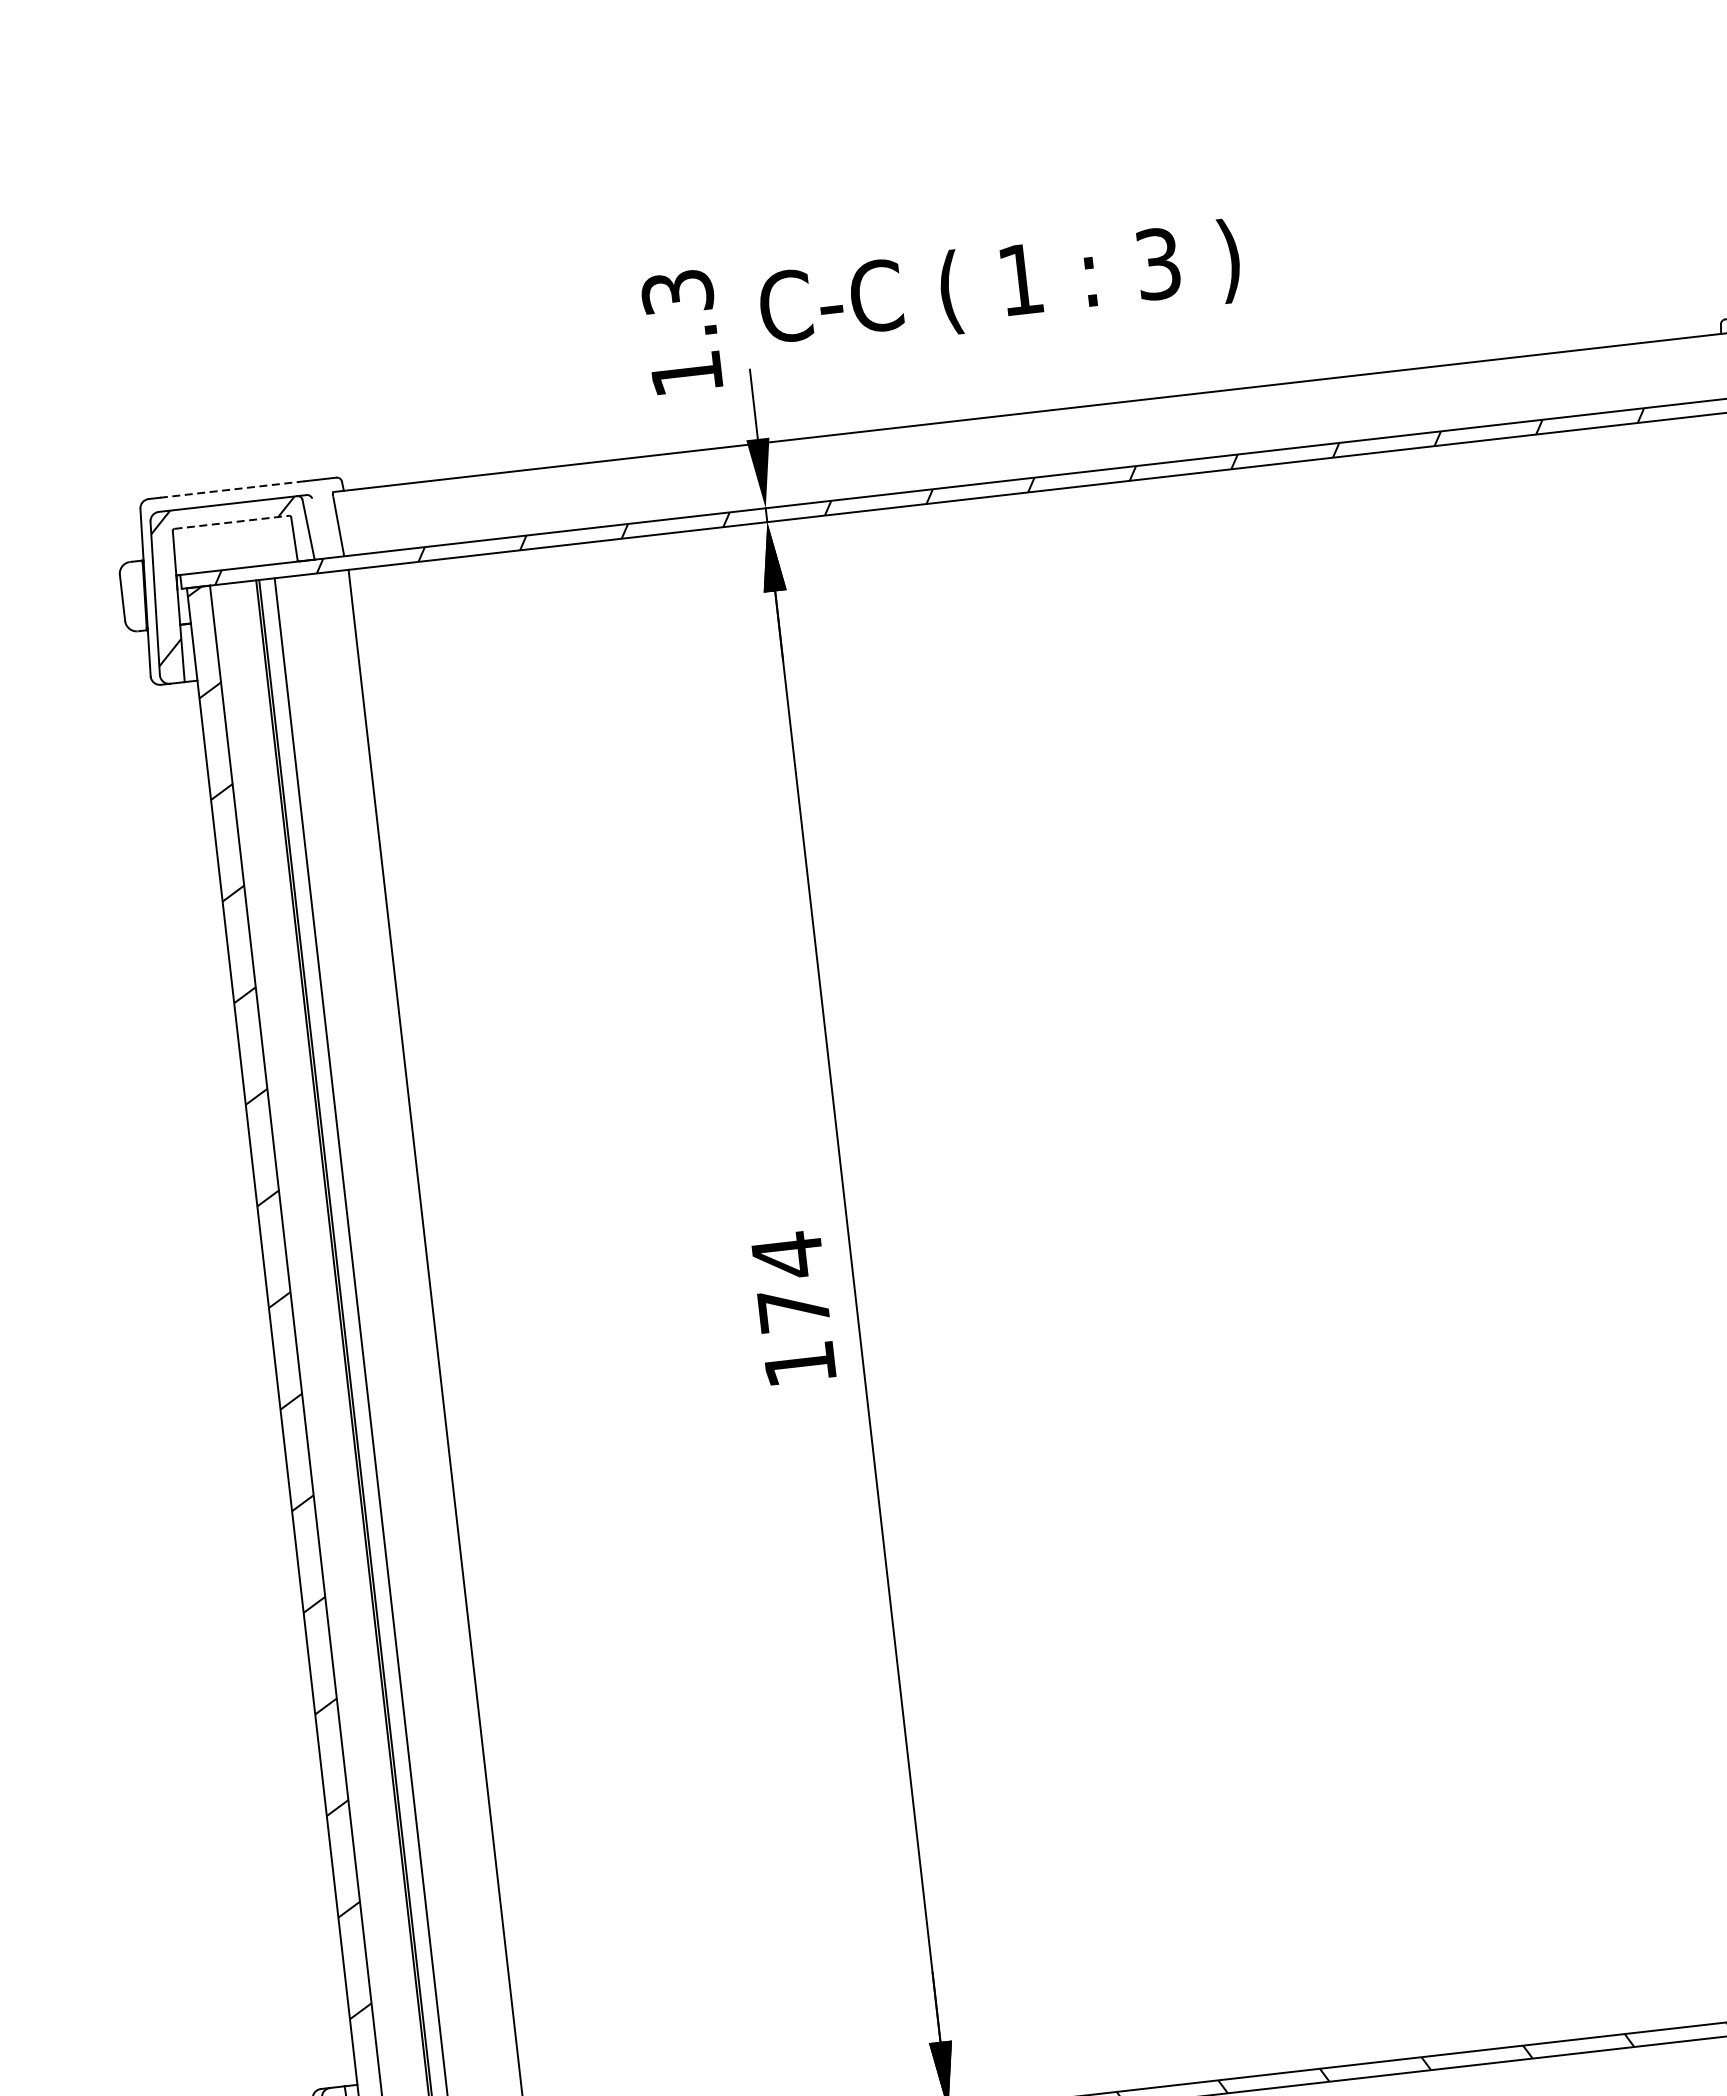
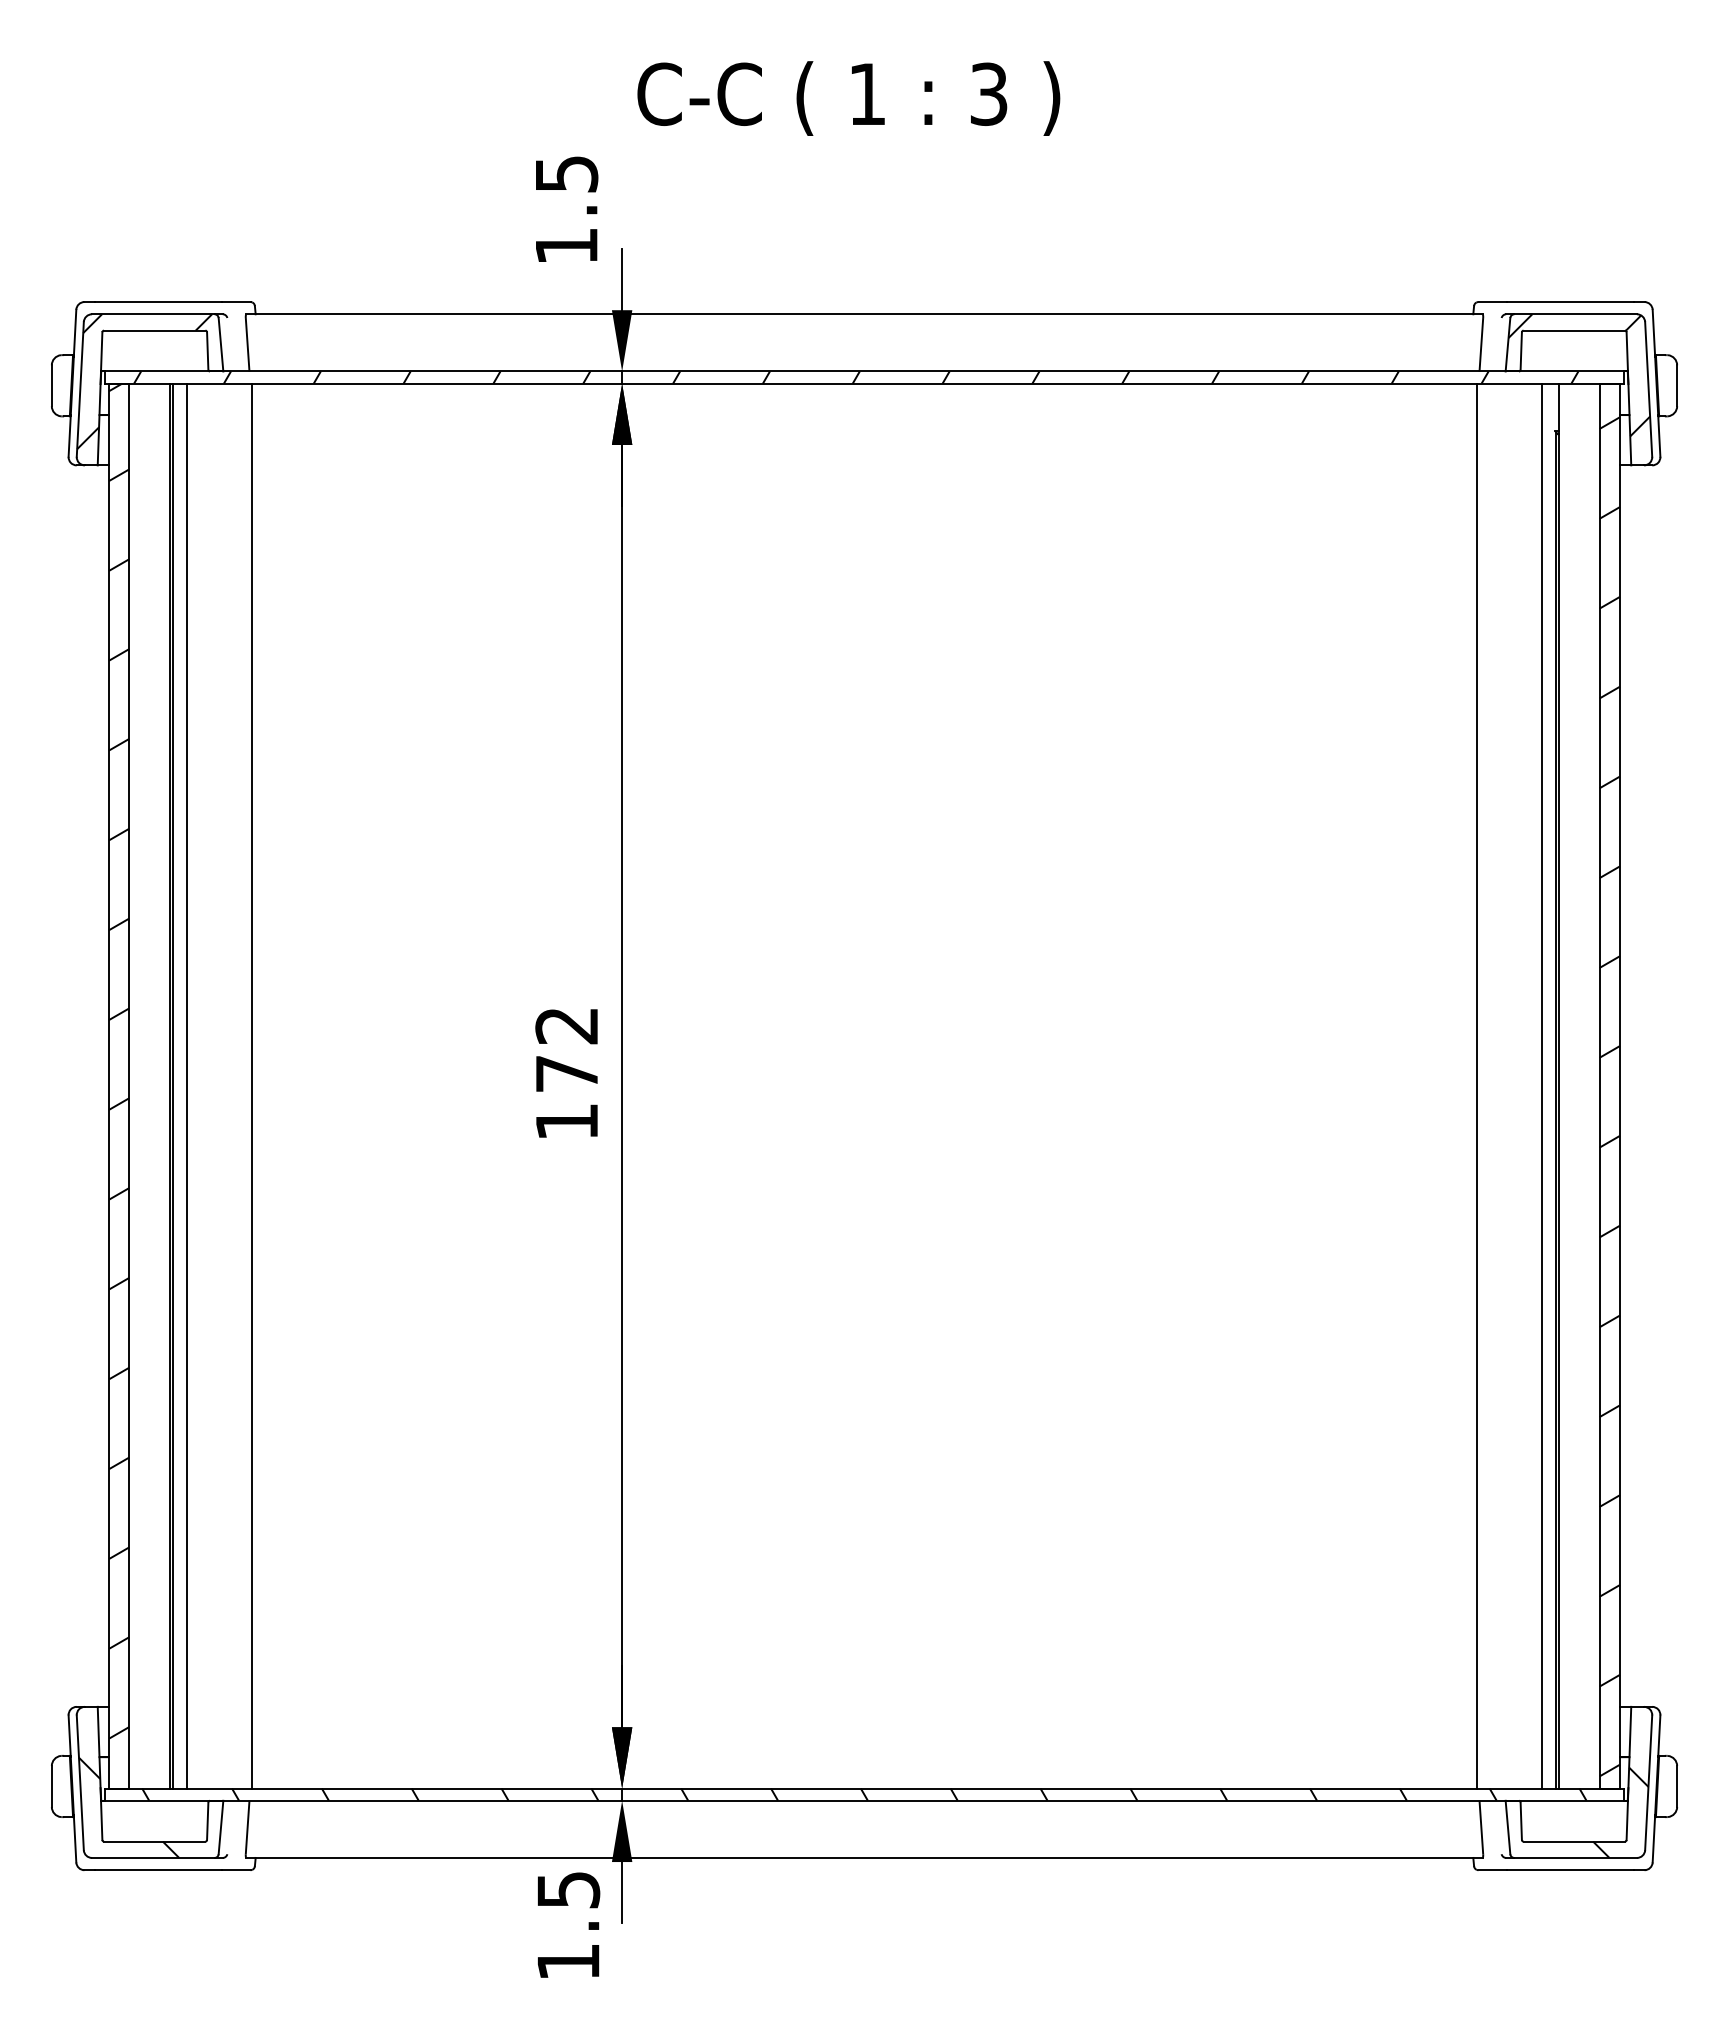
text: (999, 286) -> (848, 98), moved
text: (677, 292) -> (566, 174), 1.3 -> 1.5
line: (232, 490) -> (158, 302), dashed -> solid
line: (231, 522) -> (154, 330), dashed -> solid
text: (787, 1256) -> (566, 1026), 174 -> 172

